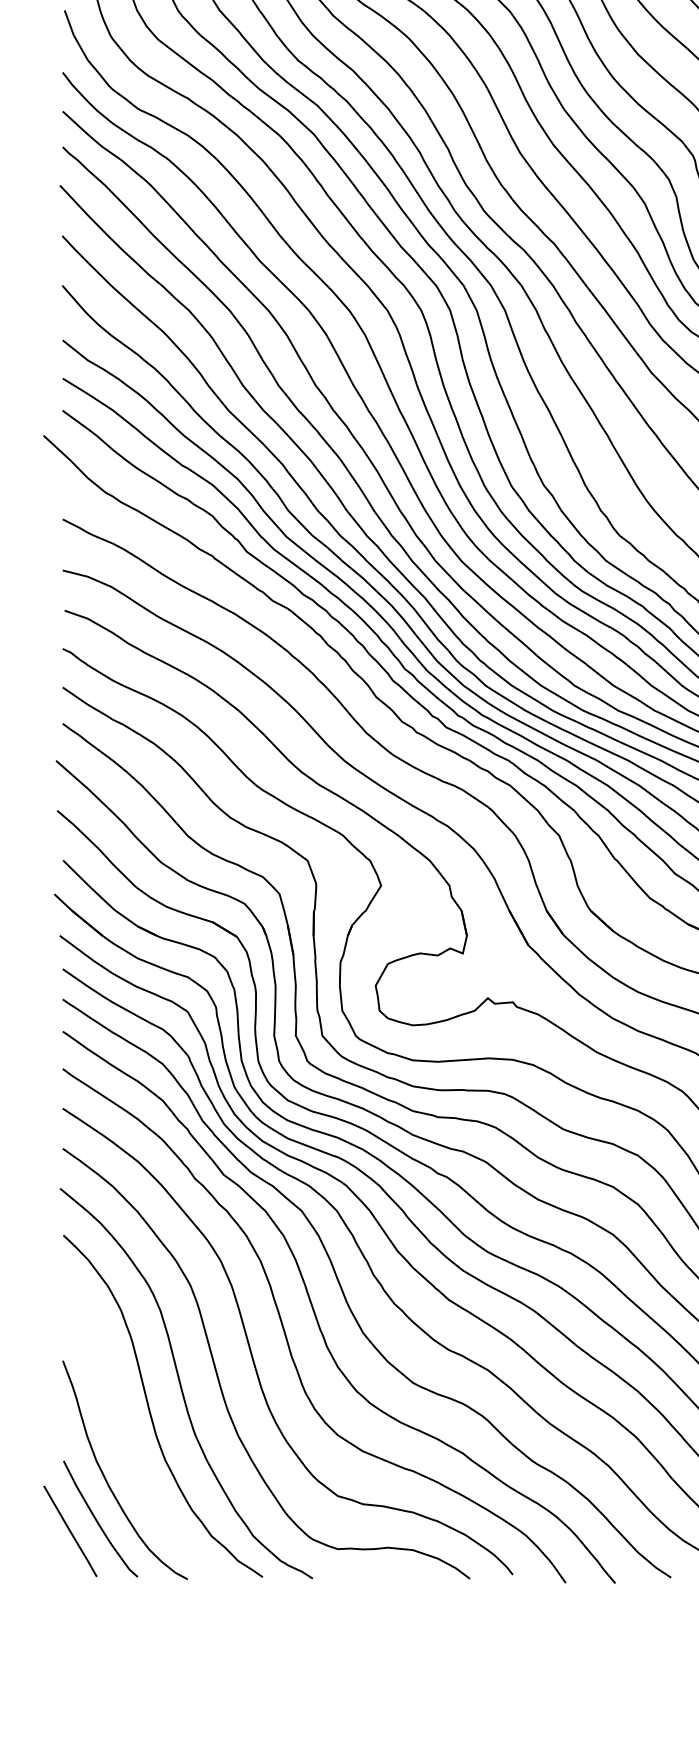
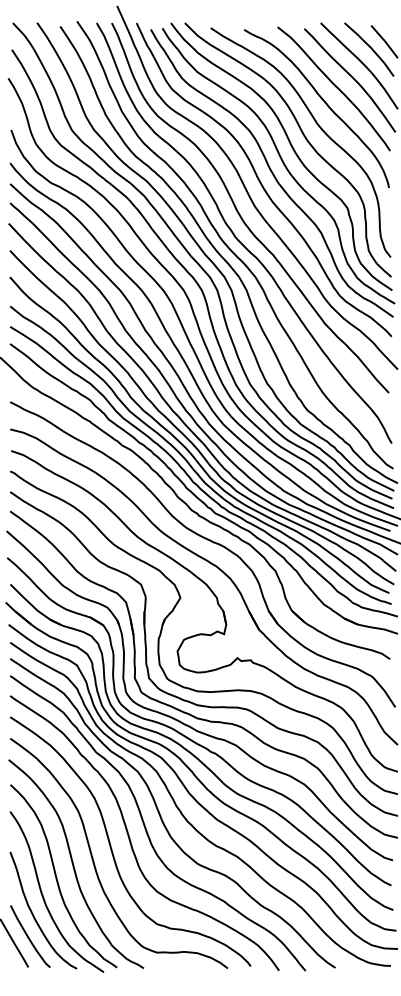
curve: (125, 1440) -> (43, 894), added

